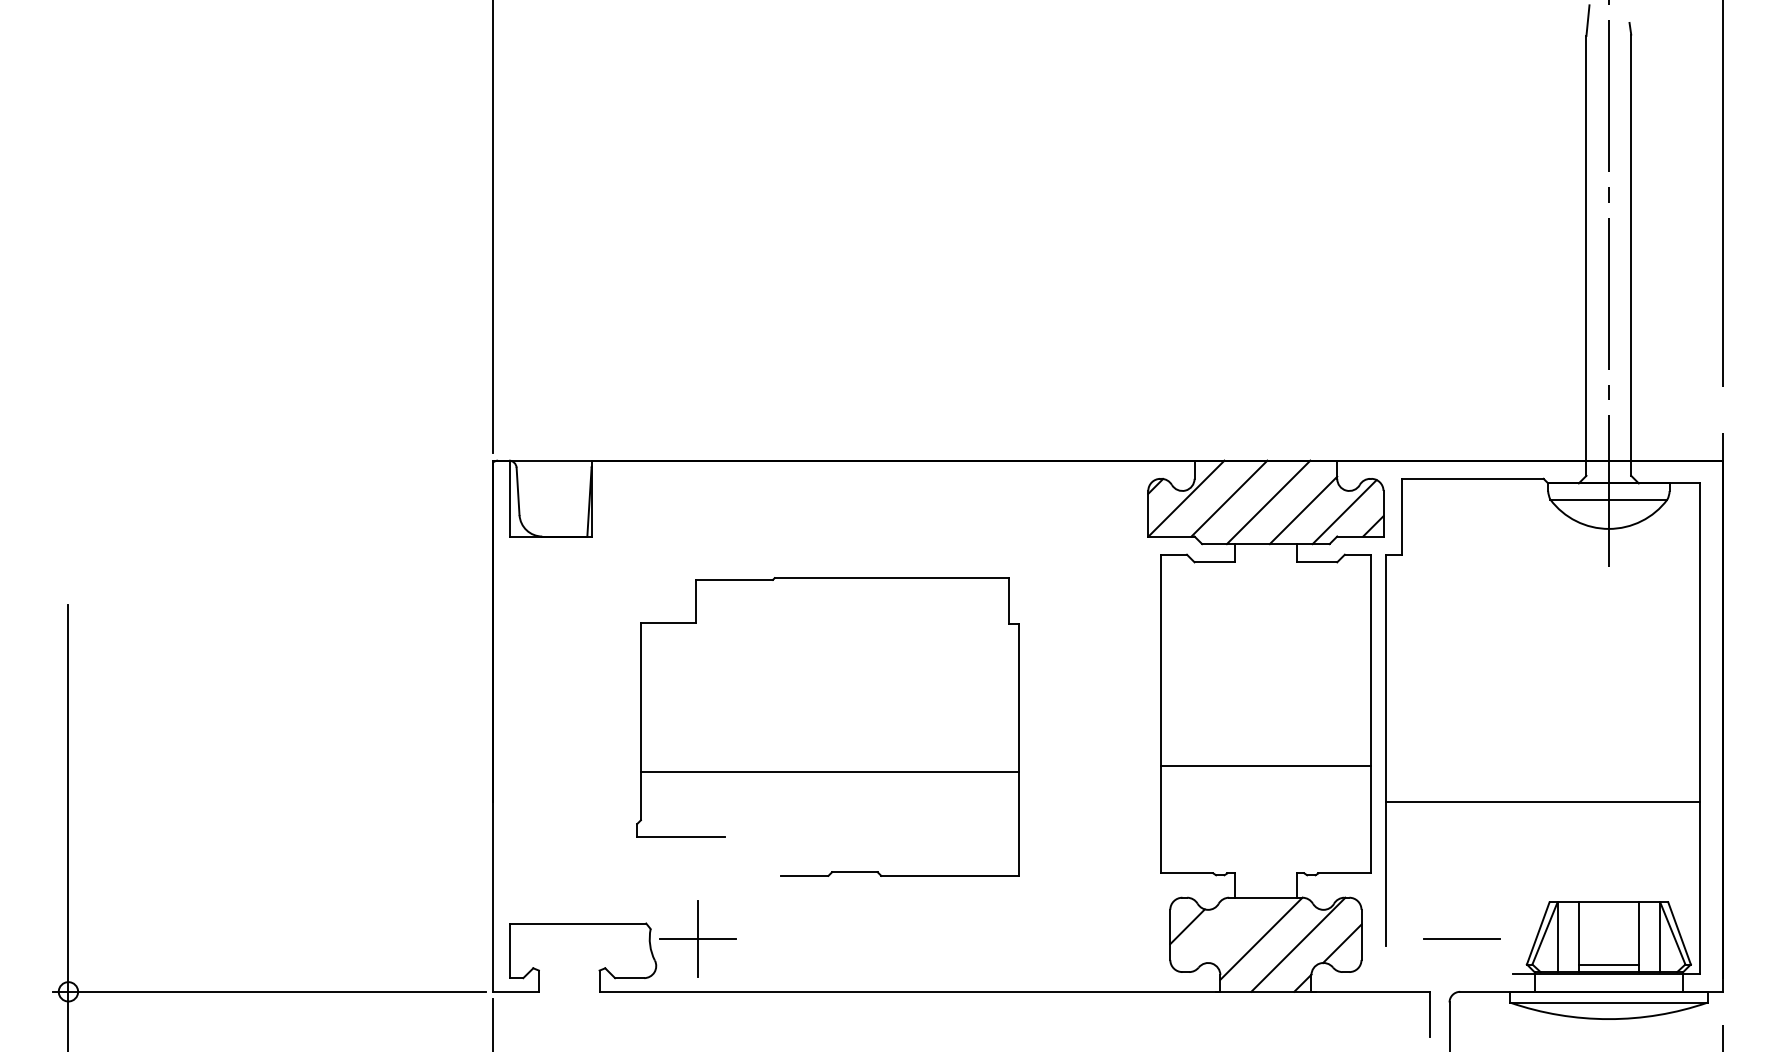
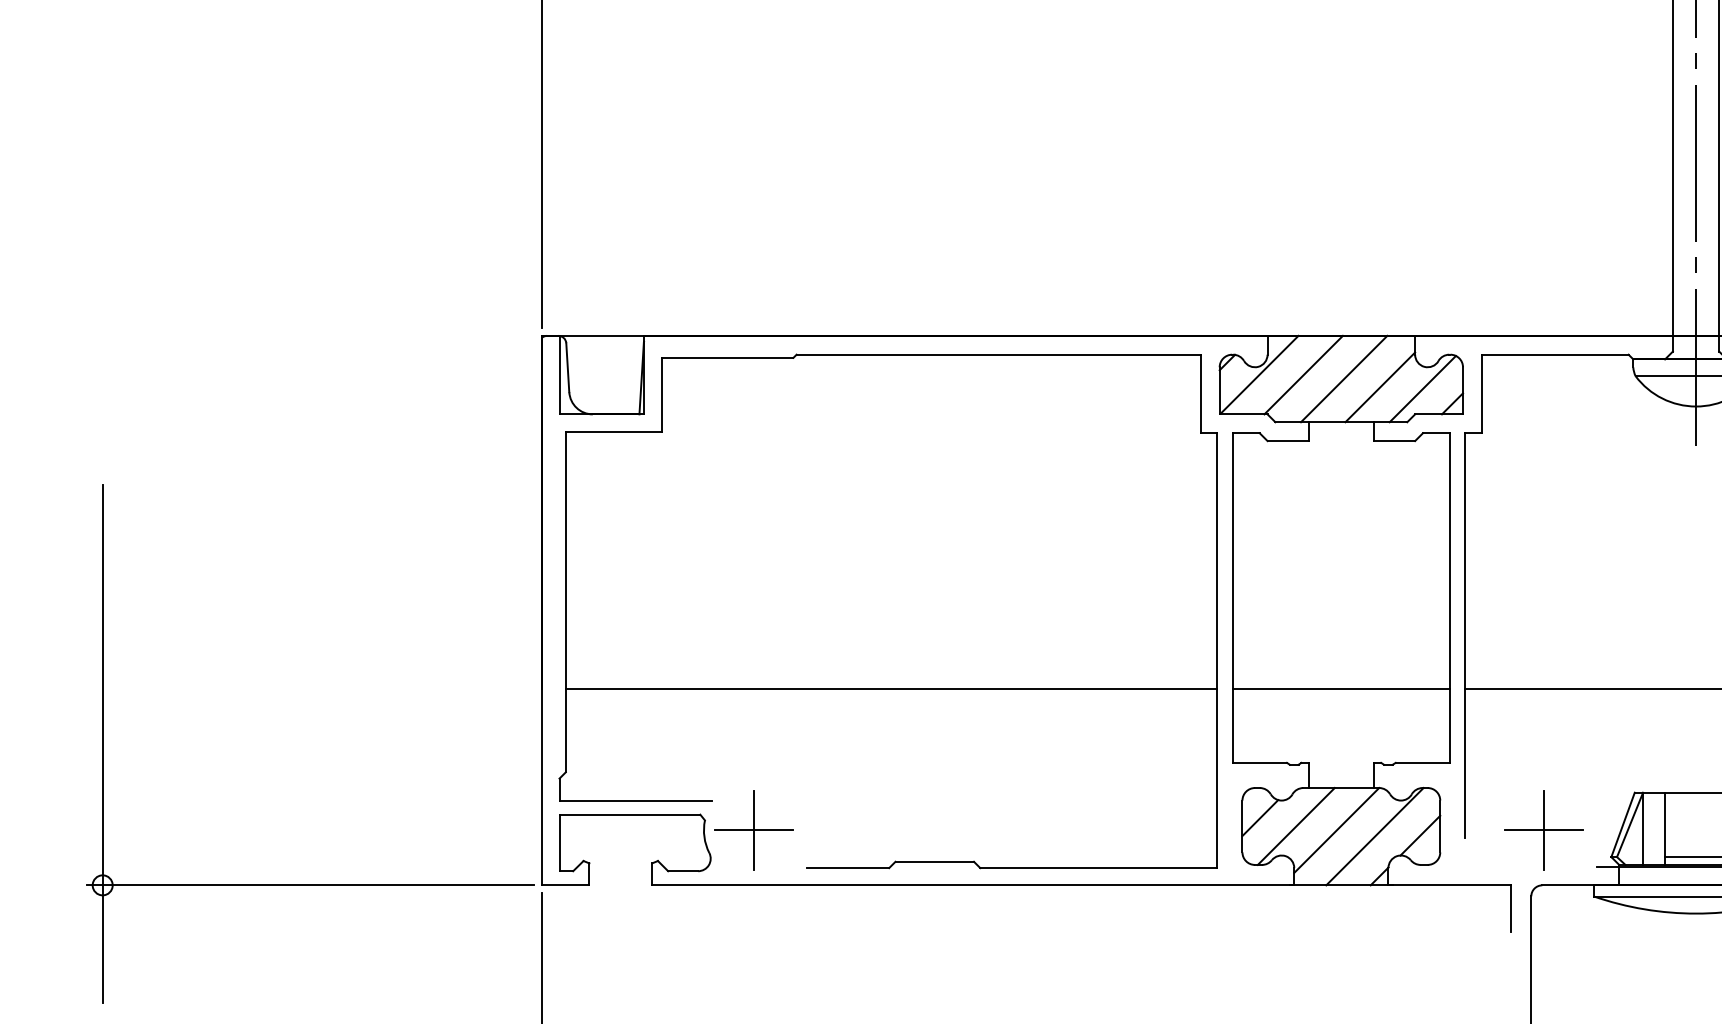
part: (827, 726) -> (887, 610), size x1.67
line: (1265, 766) -> (1340, 689), moved
line: (1222, 934) -> (1296, 826), added
line: (1461, 938) -> (1543, 830), added

